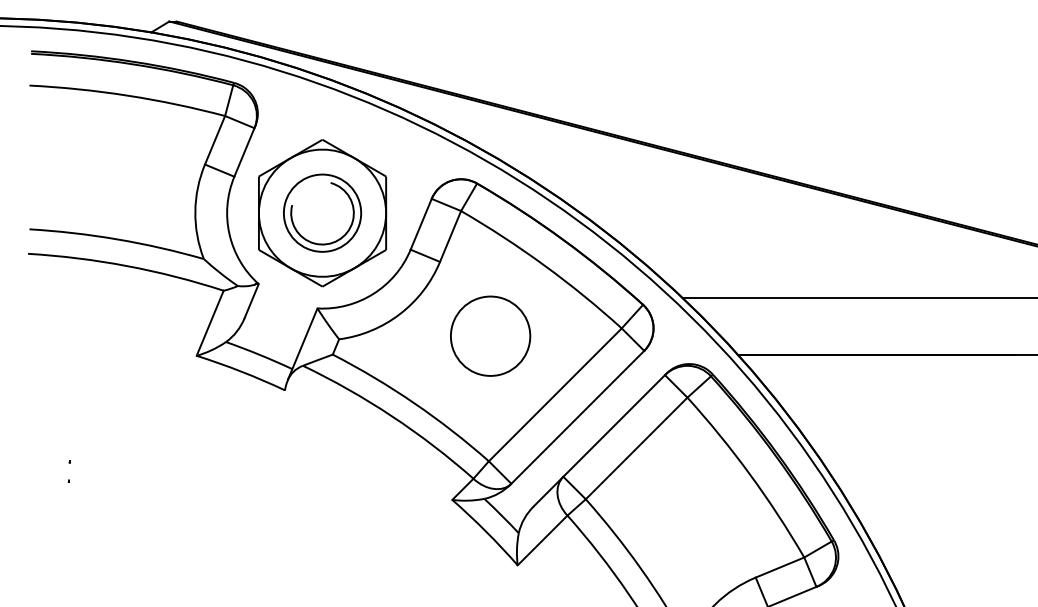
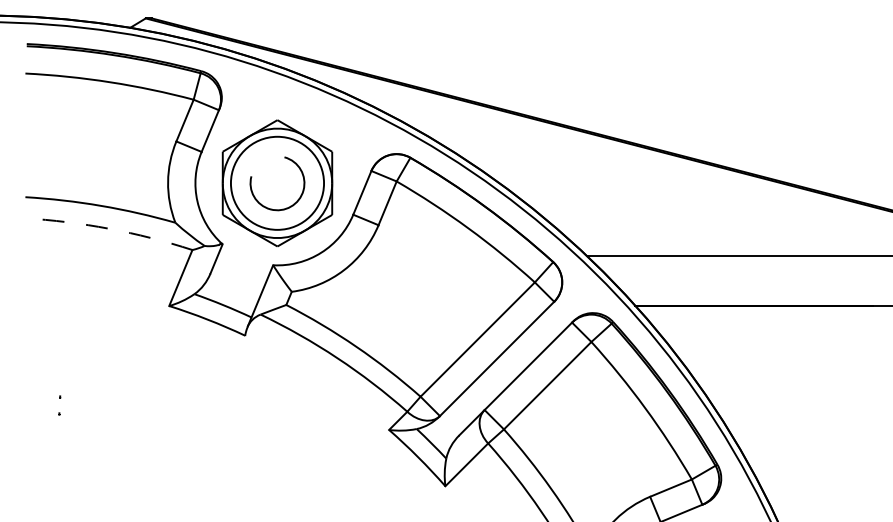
circle: (322, 213) -> (277, 183), size x1.4
arc: (127, 265) -> (109, 228), solid -> dashed
circle: (491, 336) -> (422, 289), removed

